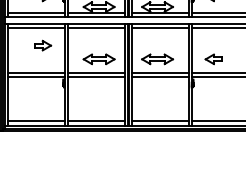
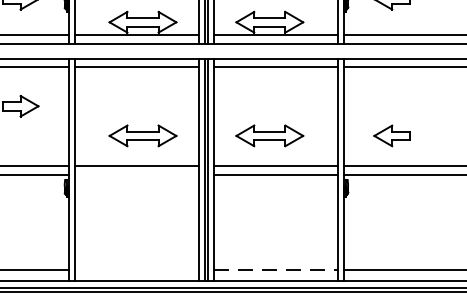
line: (95, 77) -> (135, 175), removed
line: (95, 121) -> (135, 270), removed
line: (160, 121) -> (276, 270), solid -> dashed

